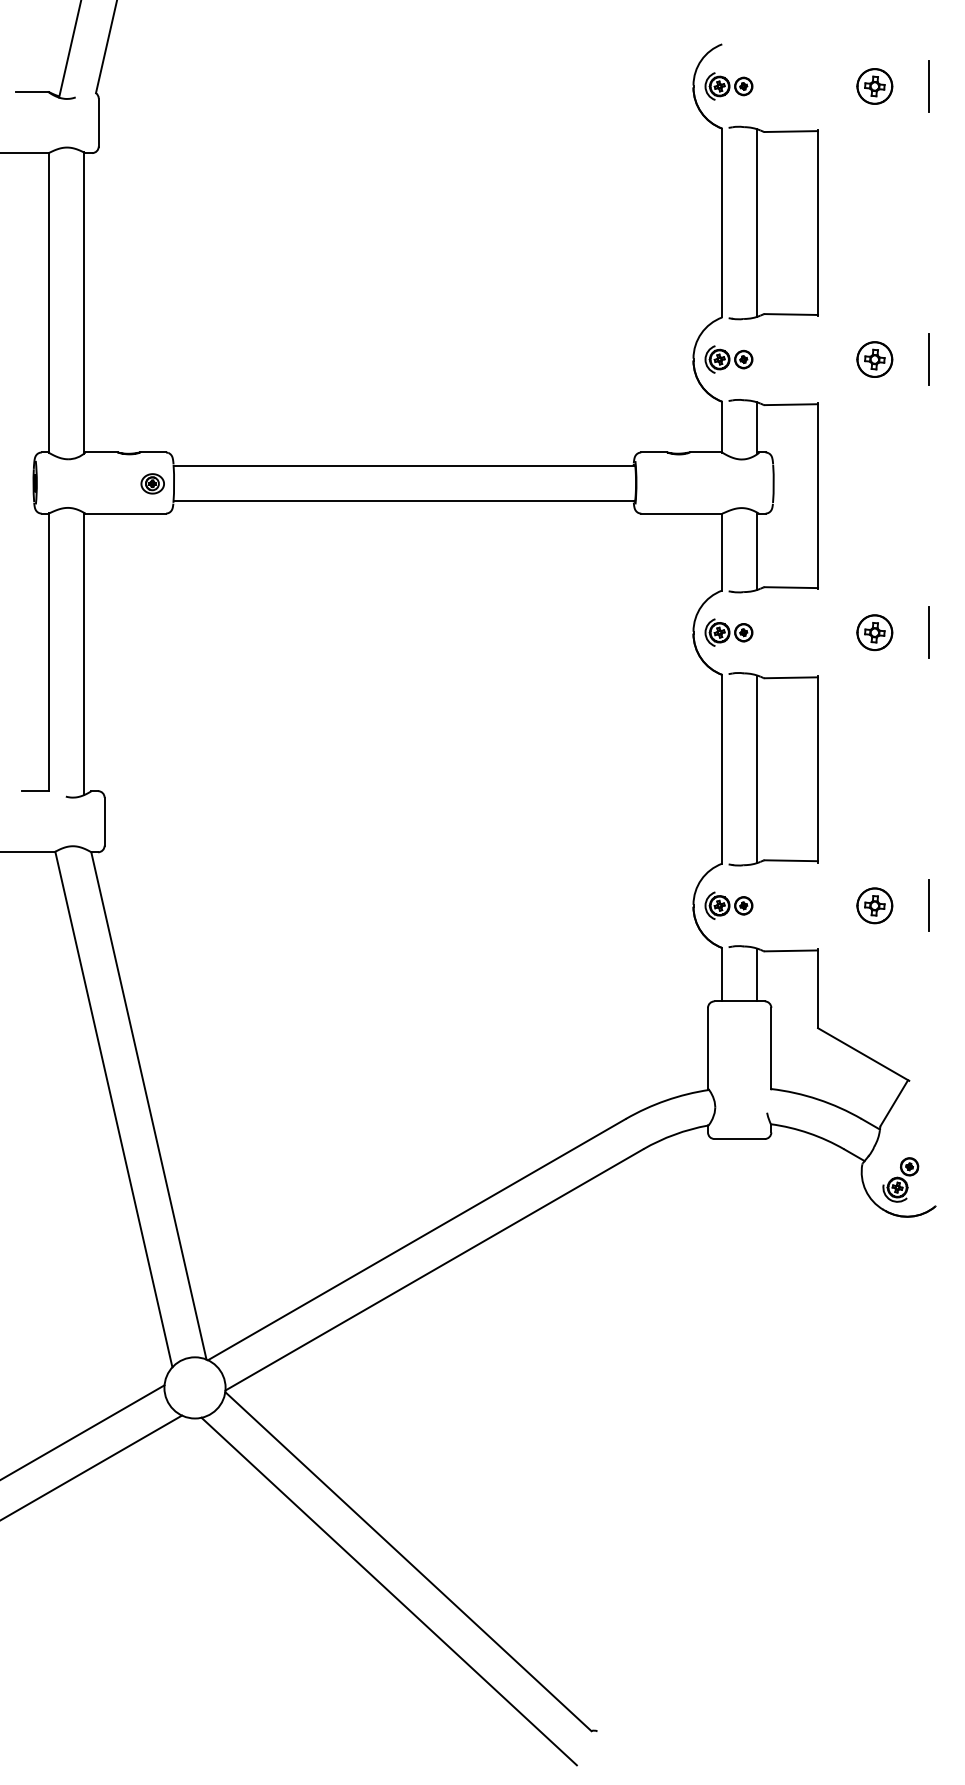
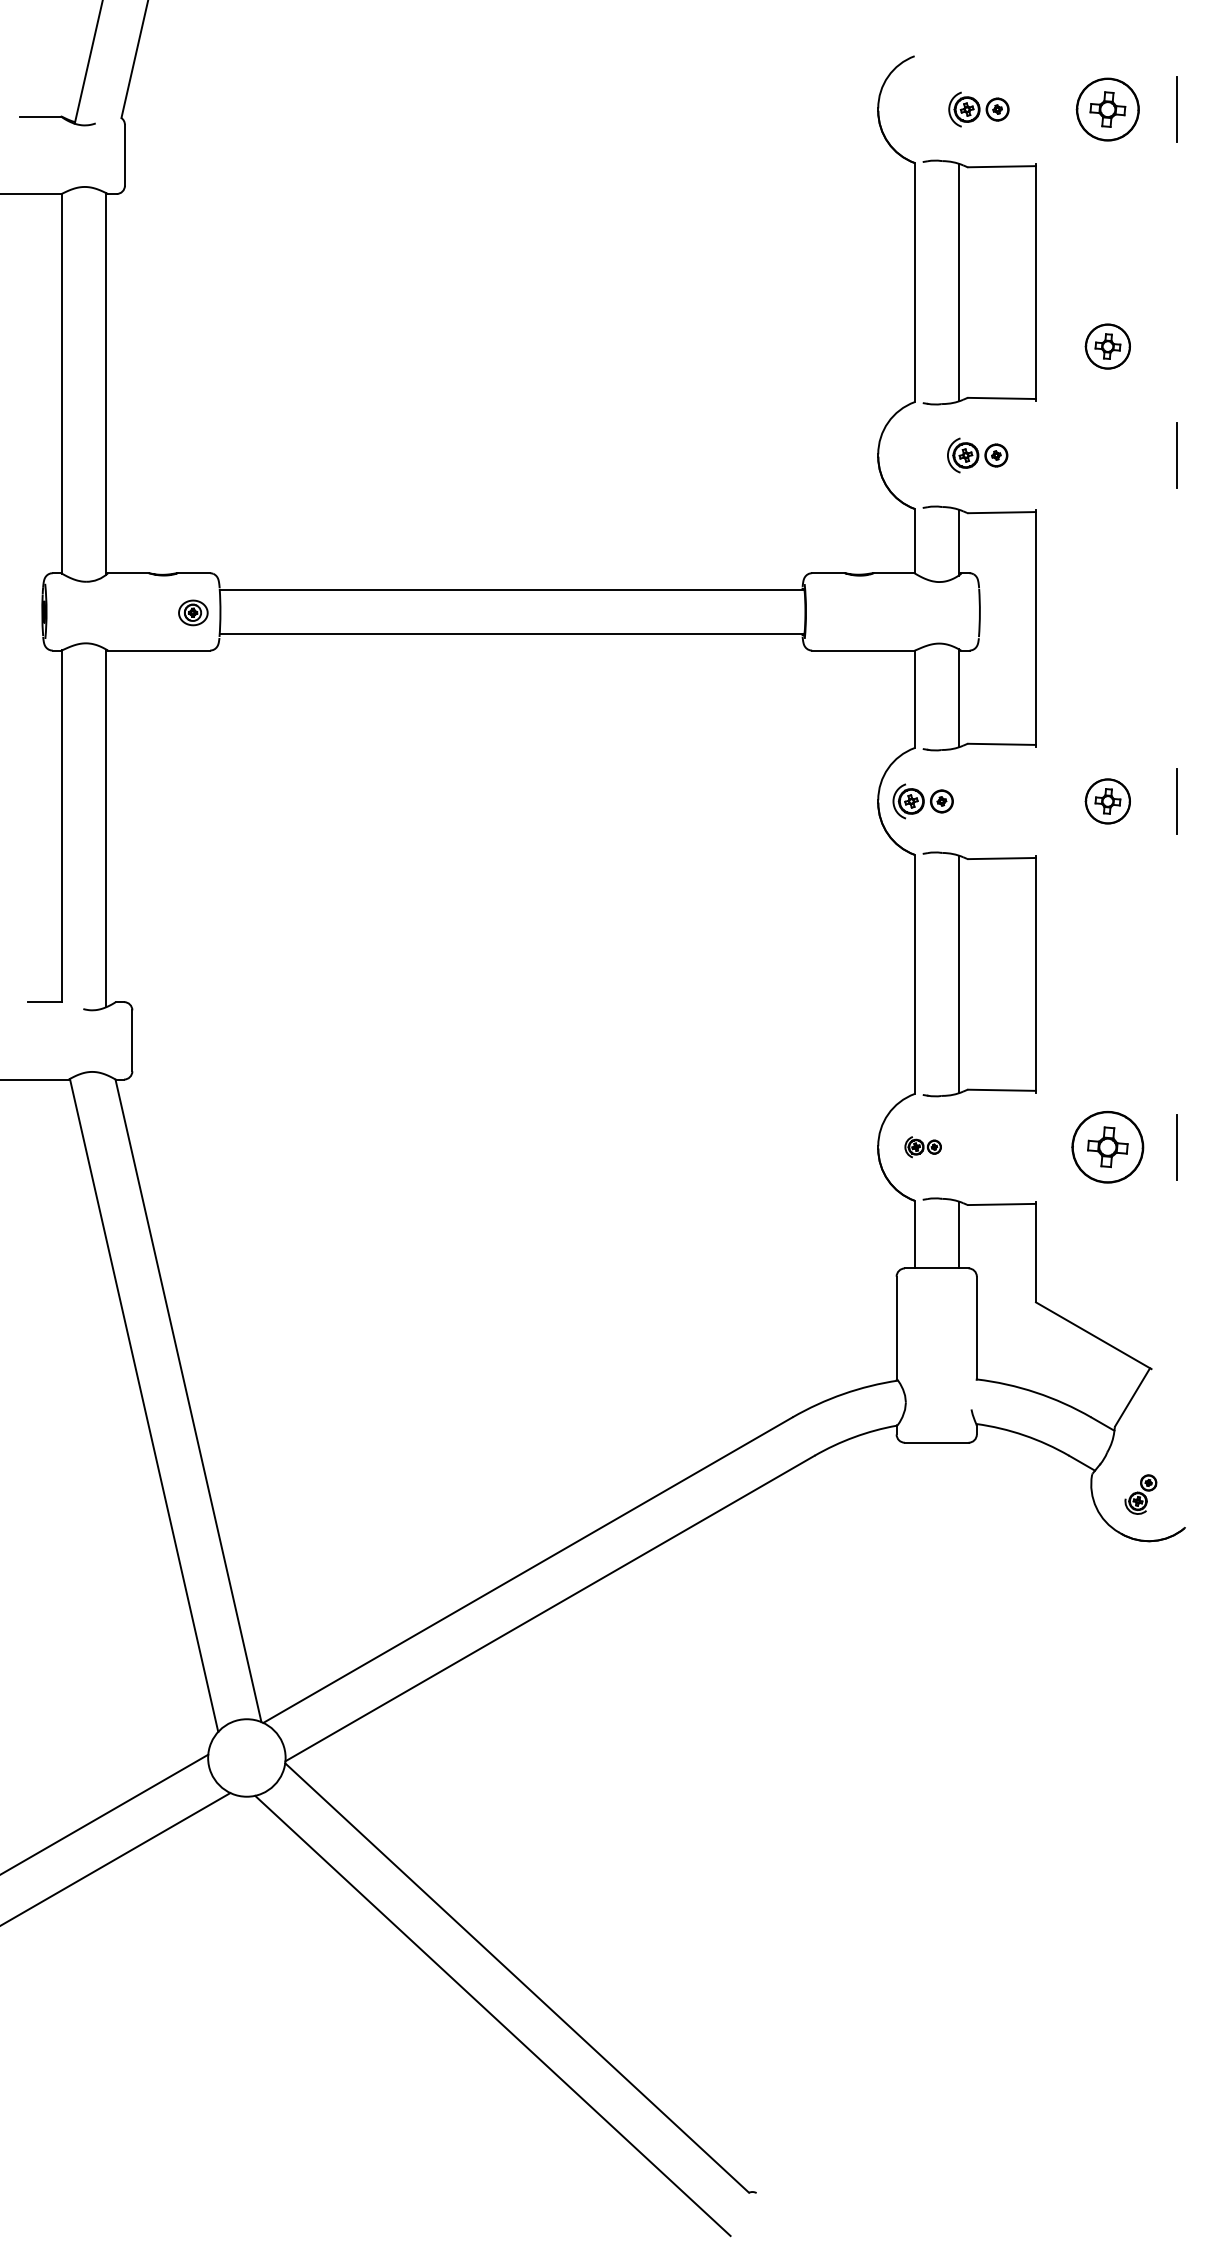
part: (728, 86) -> (978, 109), moved
part: (874, 86) -> (1107, 109), size x1.4
part: (728, 359) -> (977, 455), moved
part: (874, 359) -> (1107, 346), moved
part: (728, 905) -> (922, 1146), size x0.6
part: (874, 905) -> (1107, 1146), size x1.6
part: (900, 1179) -> (1140, 1494), size x0.7

